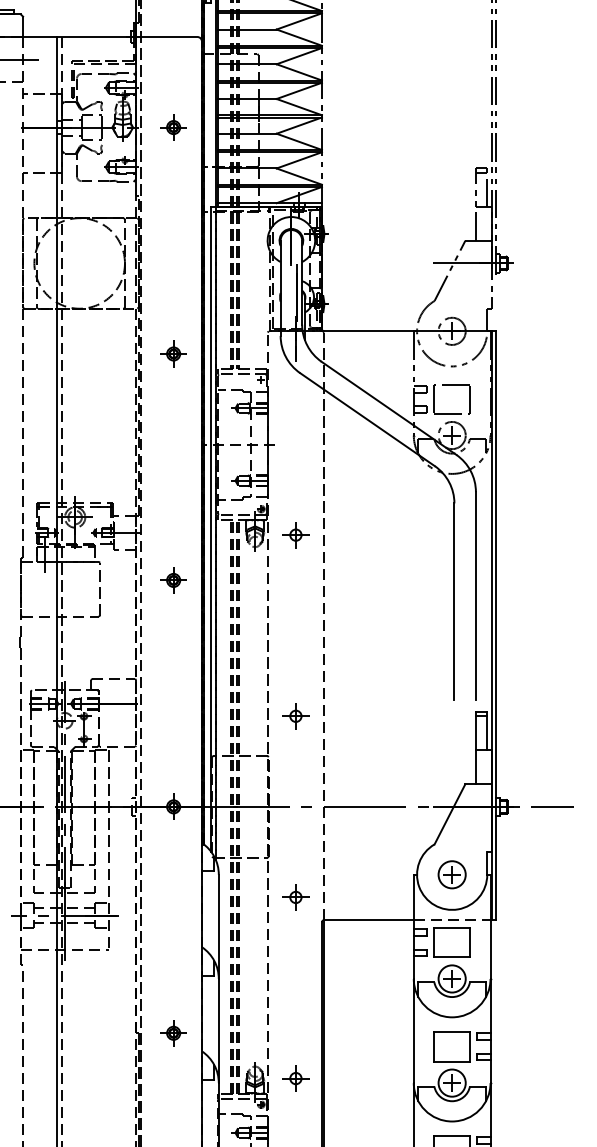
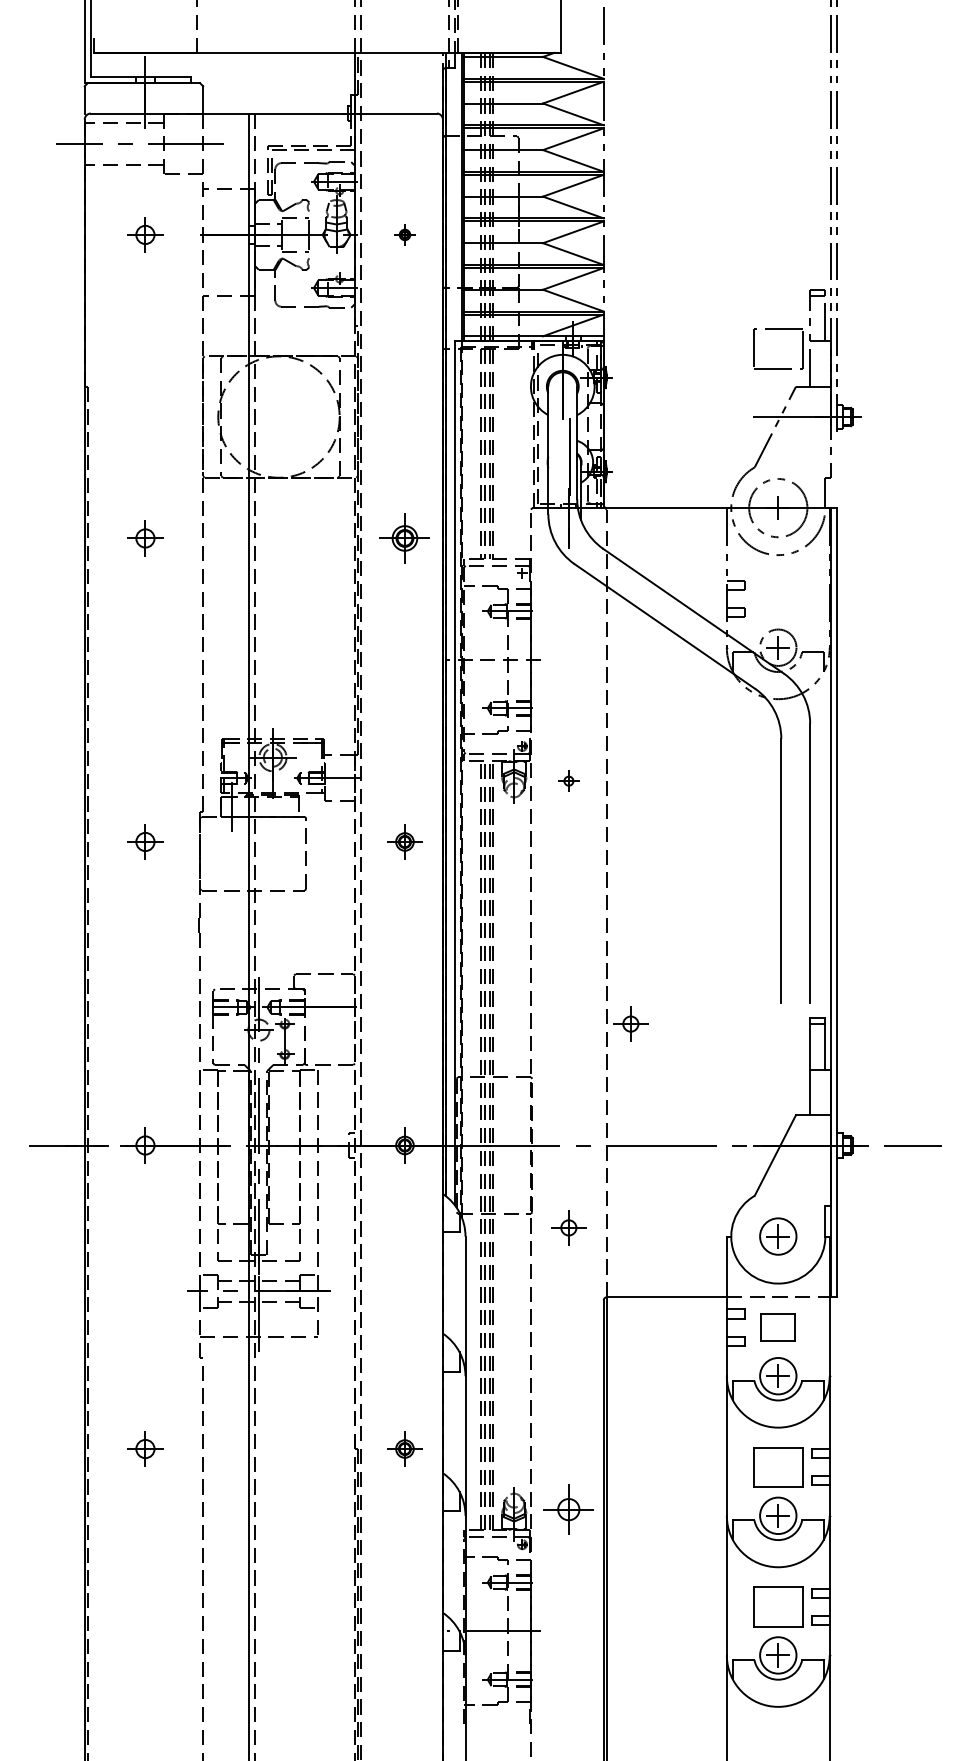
part: (173, 127) -> (404, 234), size x0.6
circle: (452, 330) -> (778, 507), size x1.6
part: (173, 354) -> (404, 538), size x1.4
part: (452, 384) -> (778, 329), moved
part: (295, 534) -> (568, 780), size x0.6
part: (295, 715) -> (630, 1023), moved
part: (295, 897) -> (568, 1227), moved
part: (452, 942) -> (778, 1327), size x0.7
part: (295, 1078) -> (568, 1509), size x1.4

